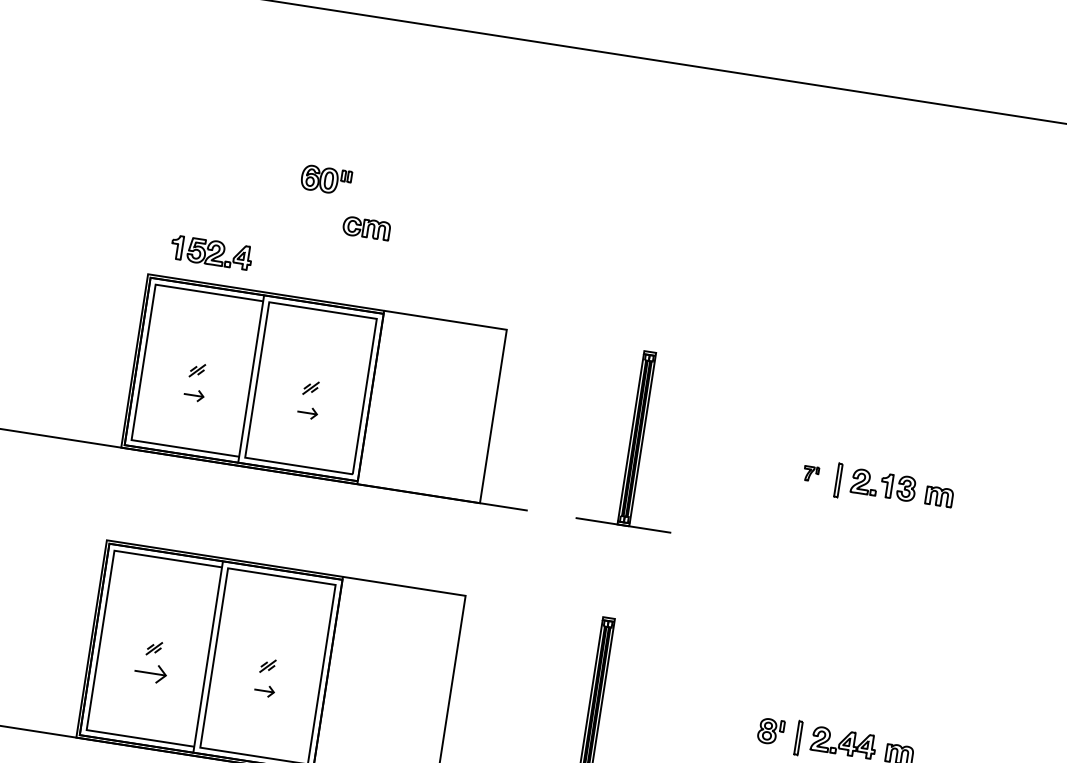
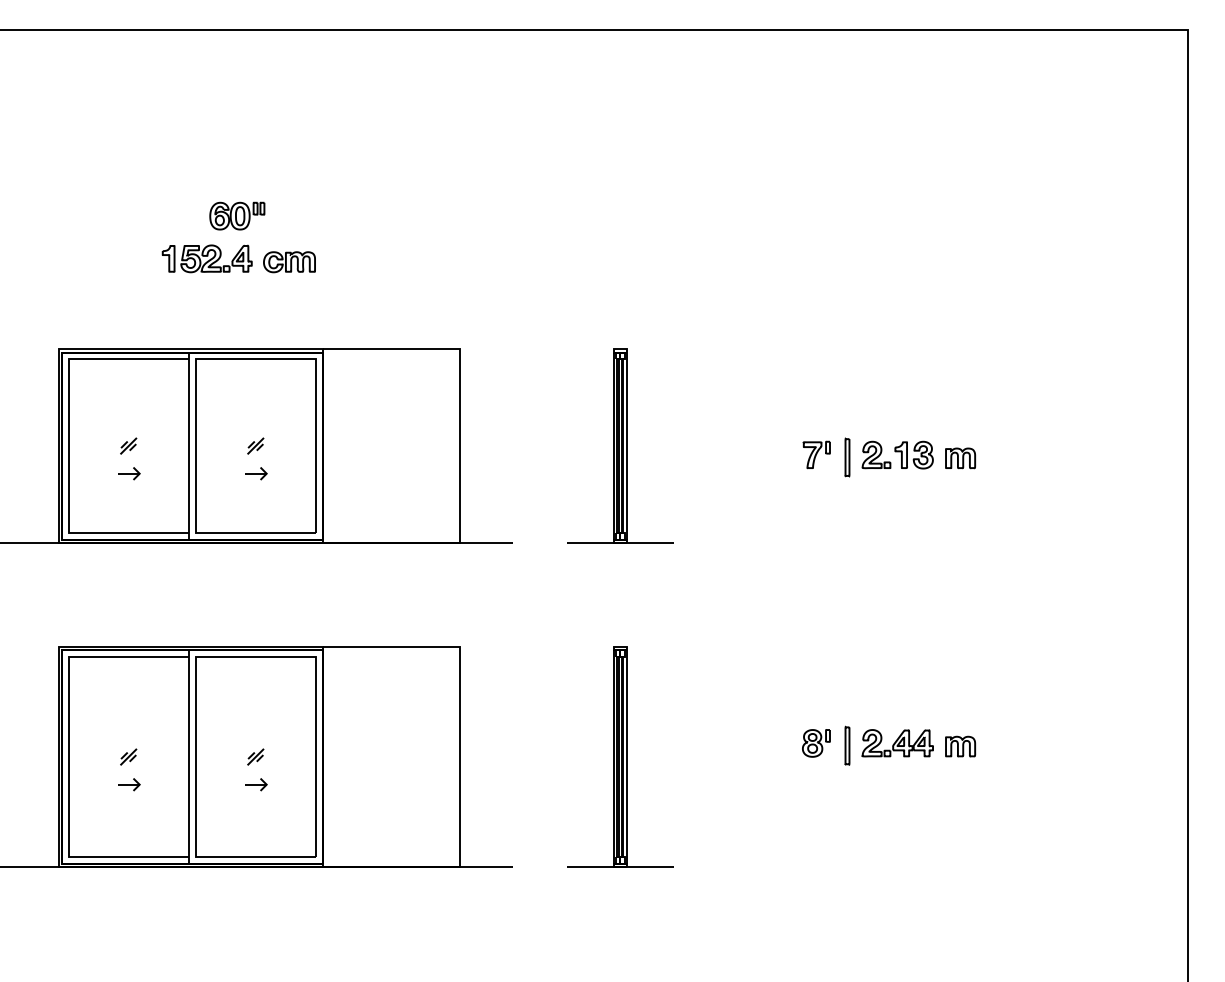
part: (210, 252) -> (206, 258), moved
part: (811, 473) -> (816, 454), size x1.67
part: (151, 673) -> (129, 784), size x0.62

